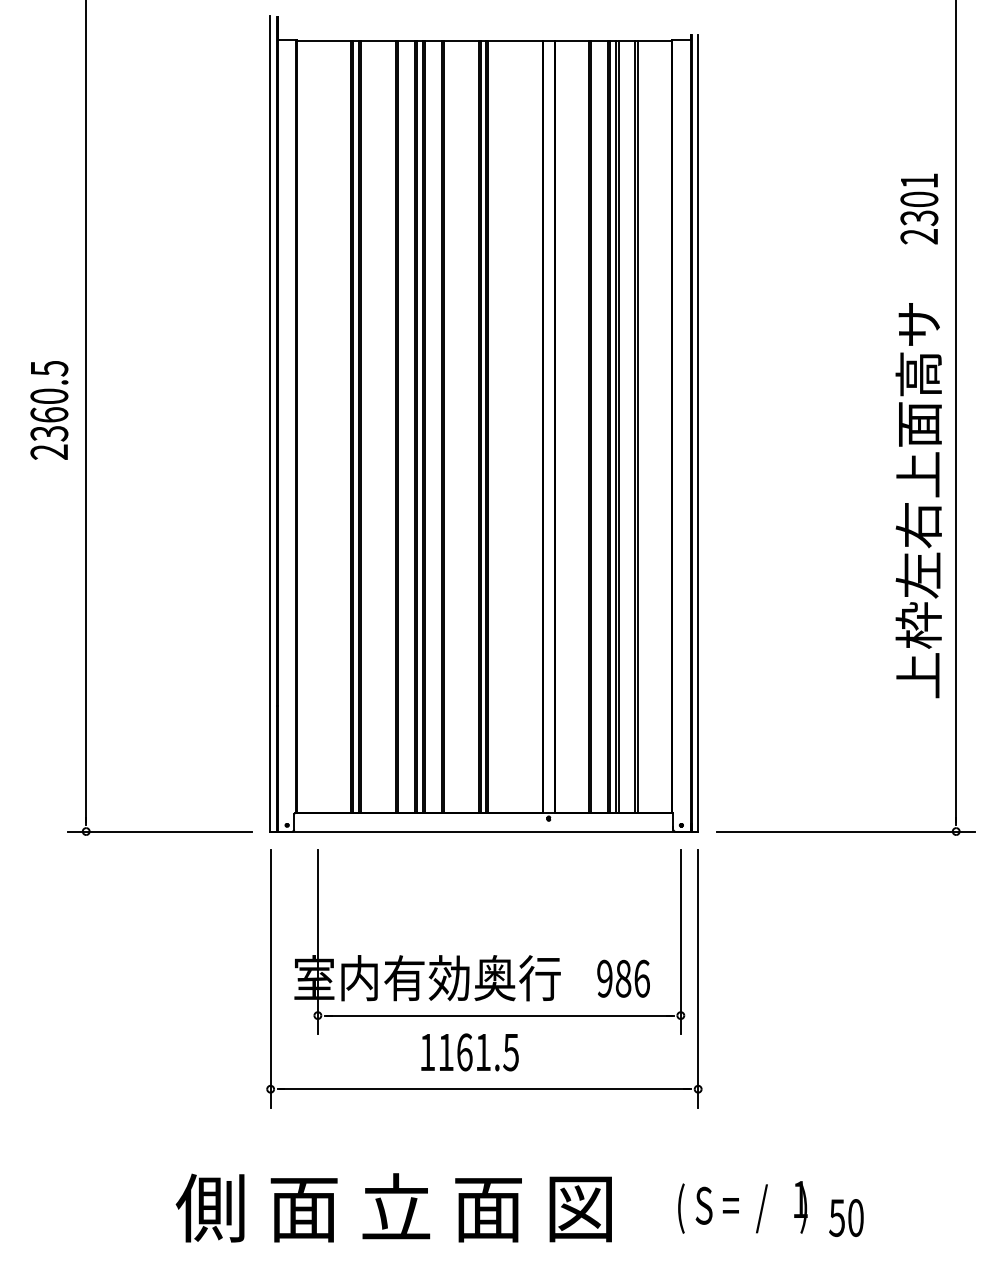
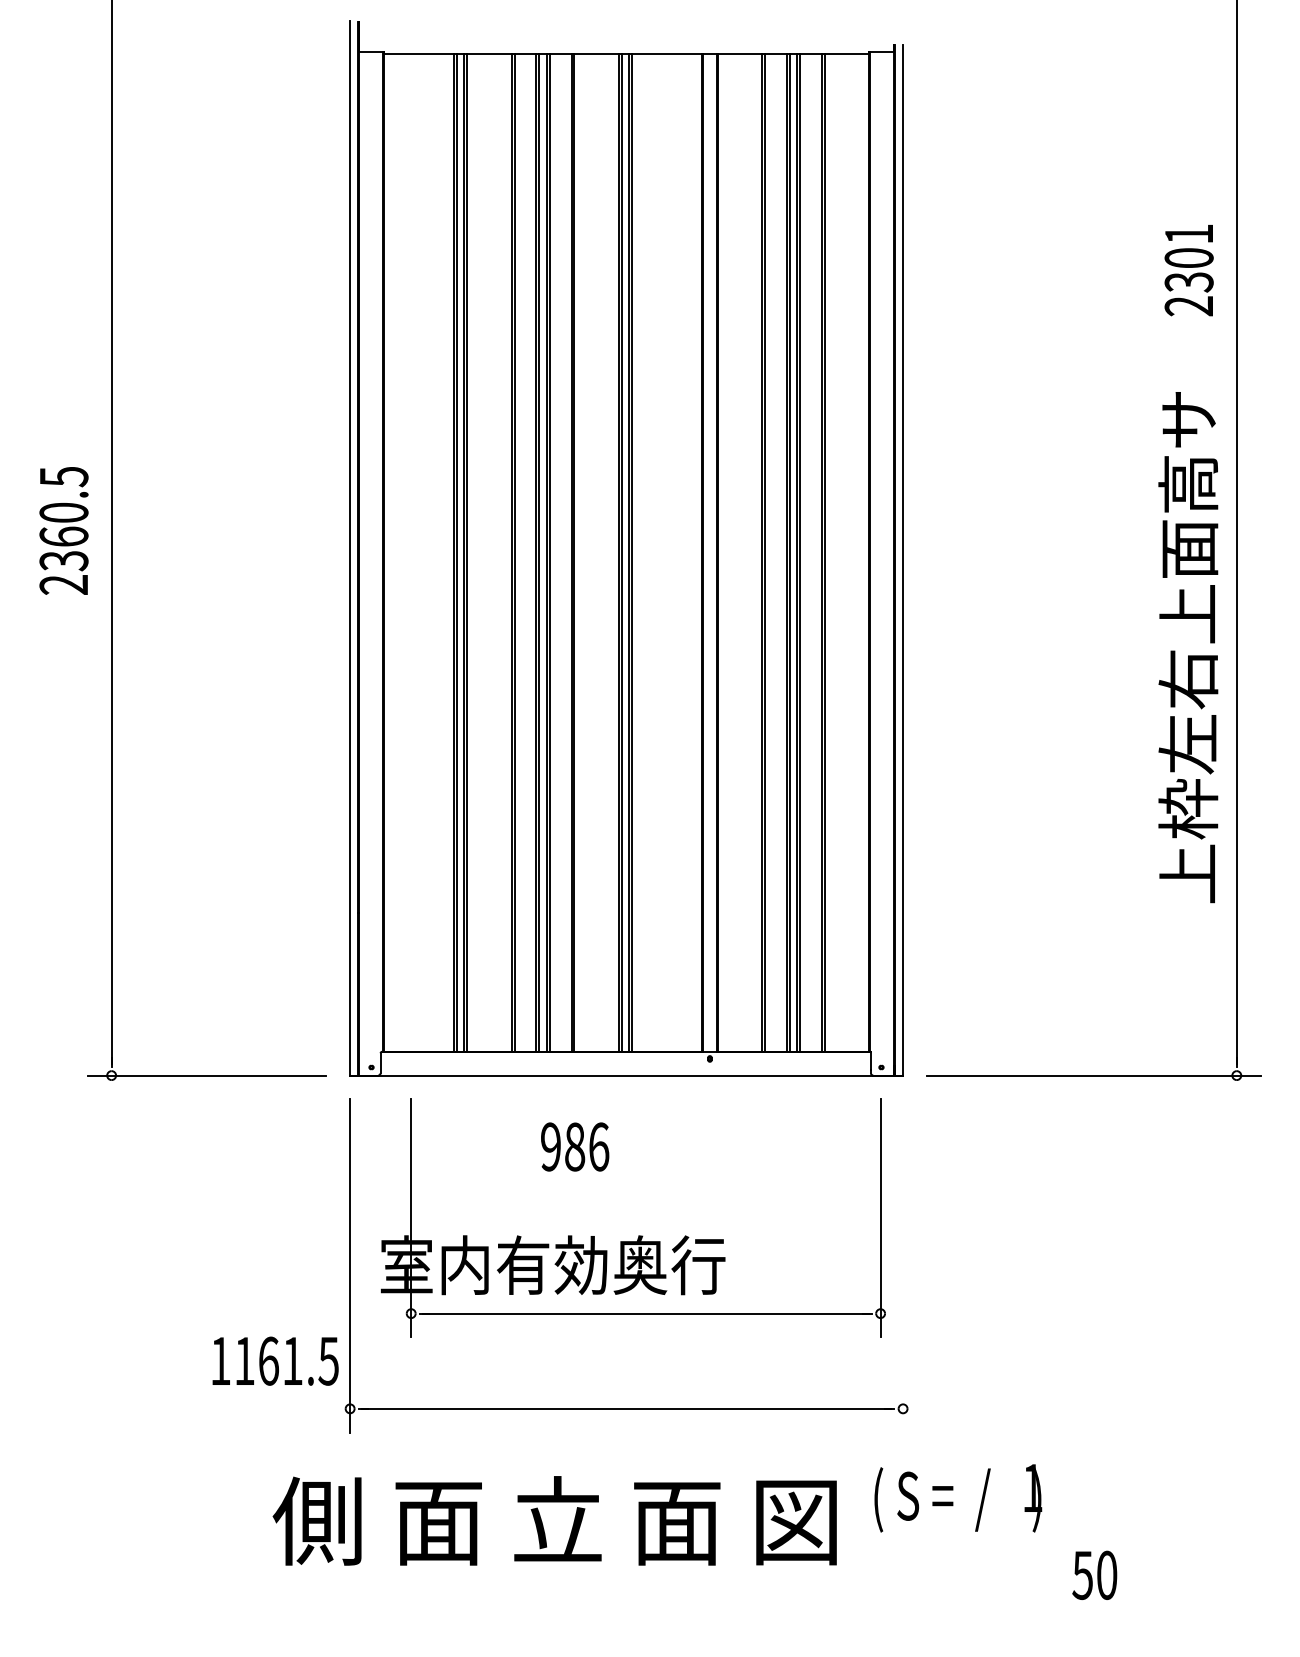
text: (623, 978) -> (574, 1146), moved
line: (698, 978) -> (903, 1265), removed
text: (469, 1052) -> (274, 1361), moved
text: (393, 1207) -> (554, 1520), moved
text: (742, 1207) -> (957, 1498), moved

